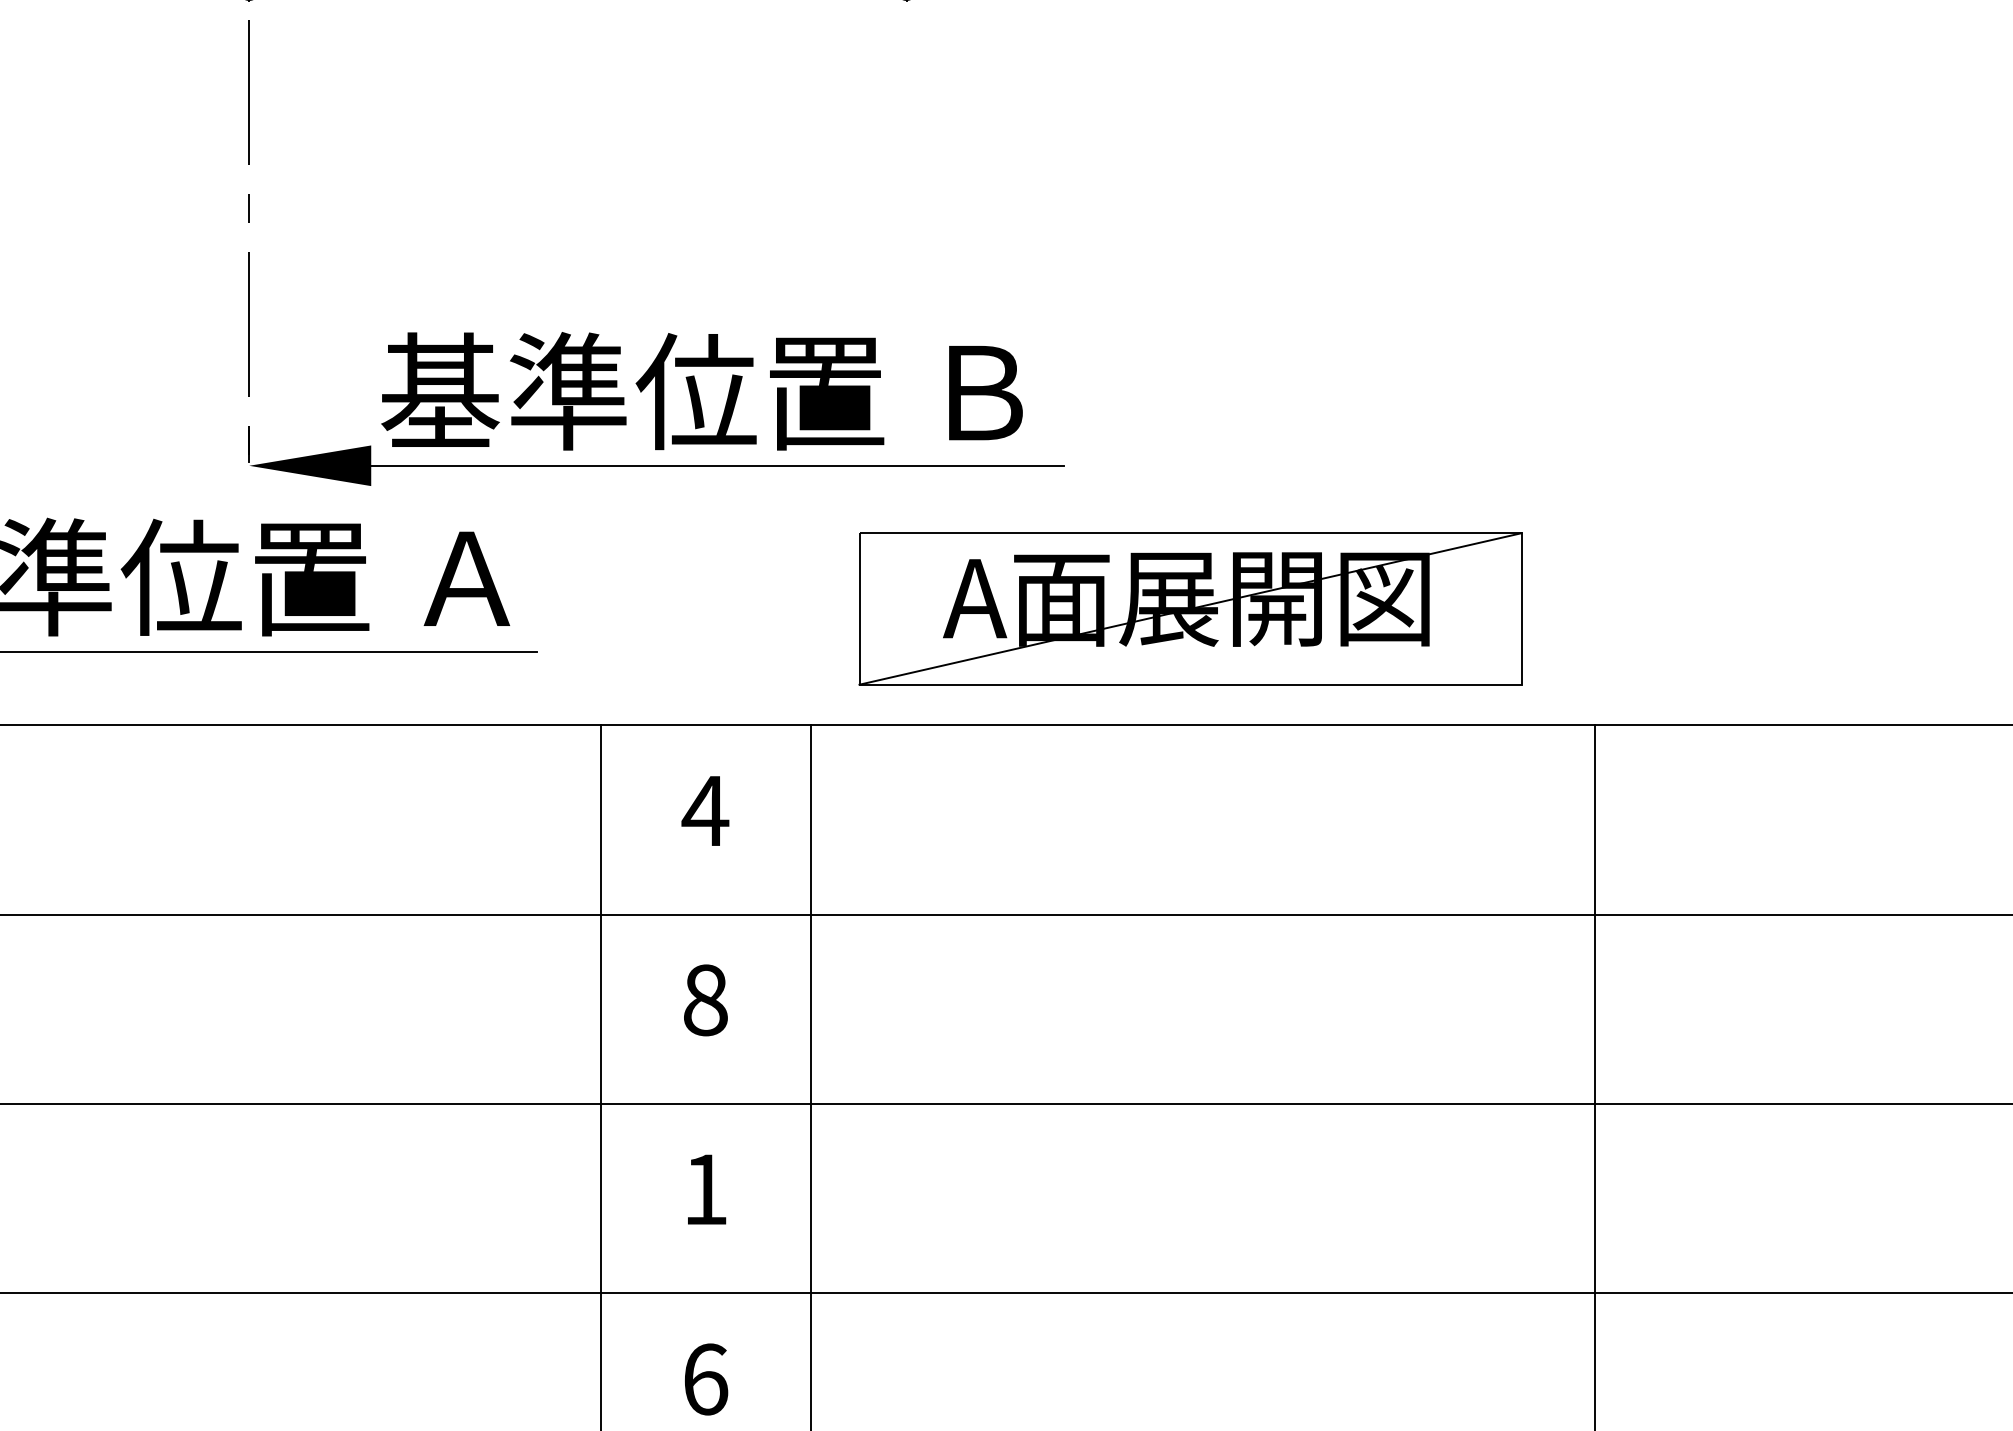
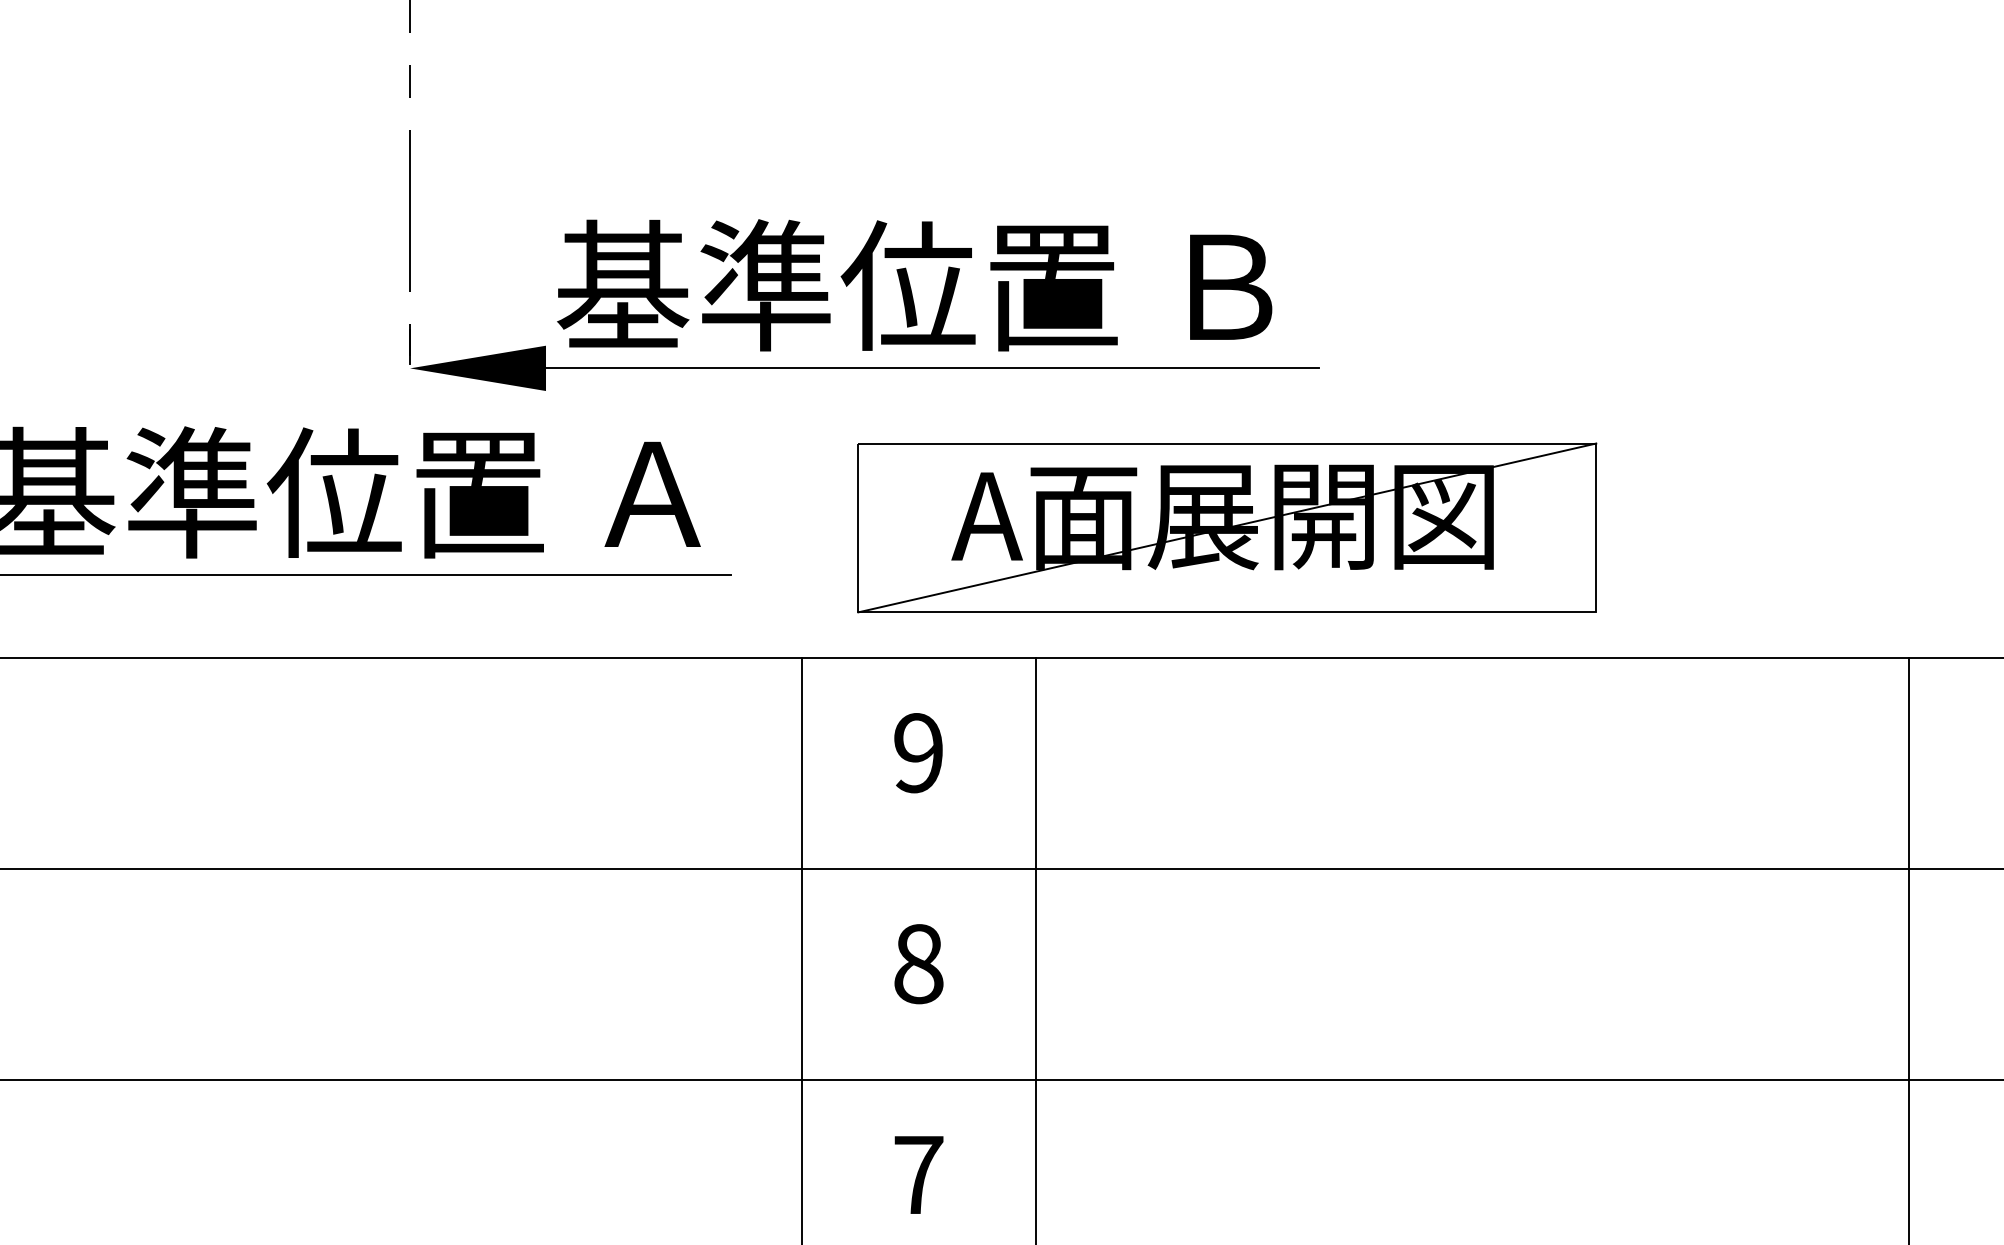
part: (1190, 608) -> (1227, 527), moved
text: (705, 811) -> (918, 753), 4 -> 9
text: (705, 1189) -> (918, 1174), 1 -> 7

